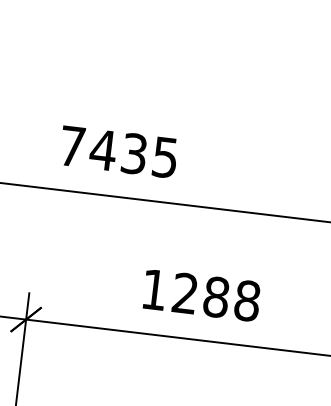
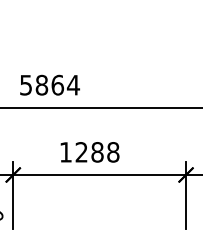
text: (120, 150) -> (50, 84), 7435 -> 5864
text: (200, 295) -> (89, 152), moved

